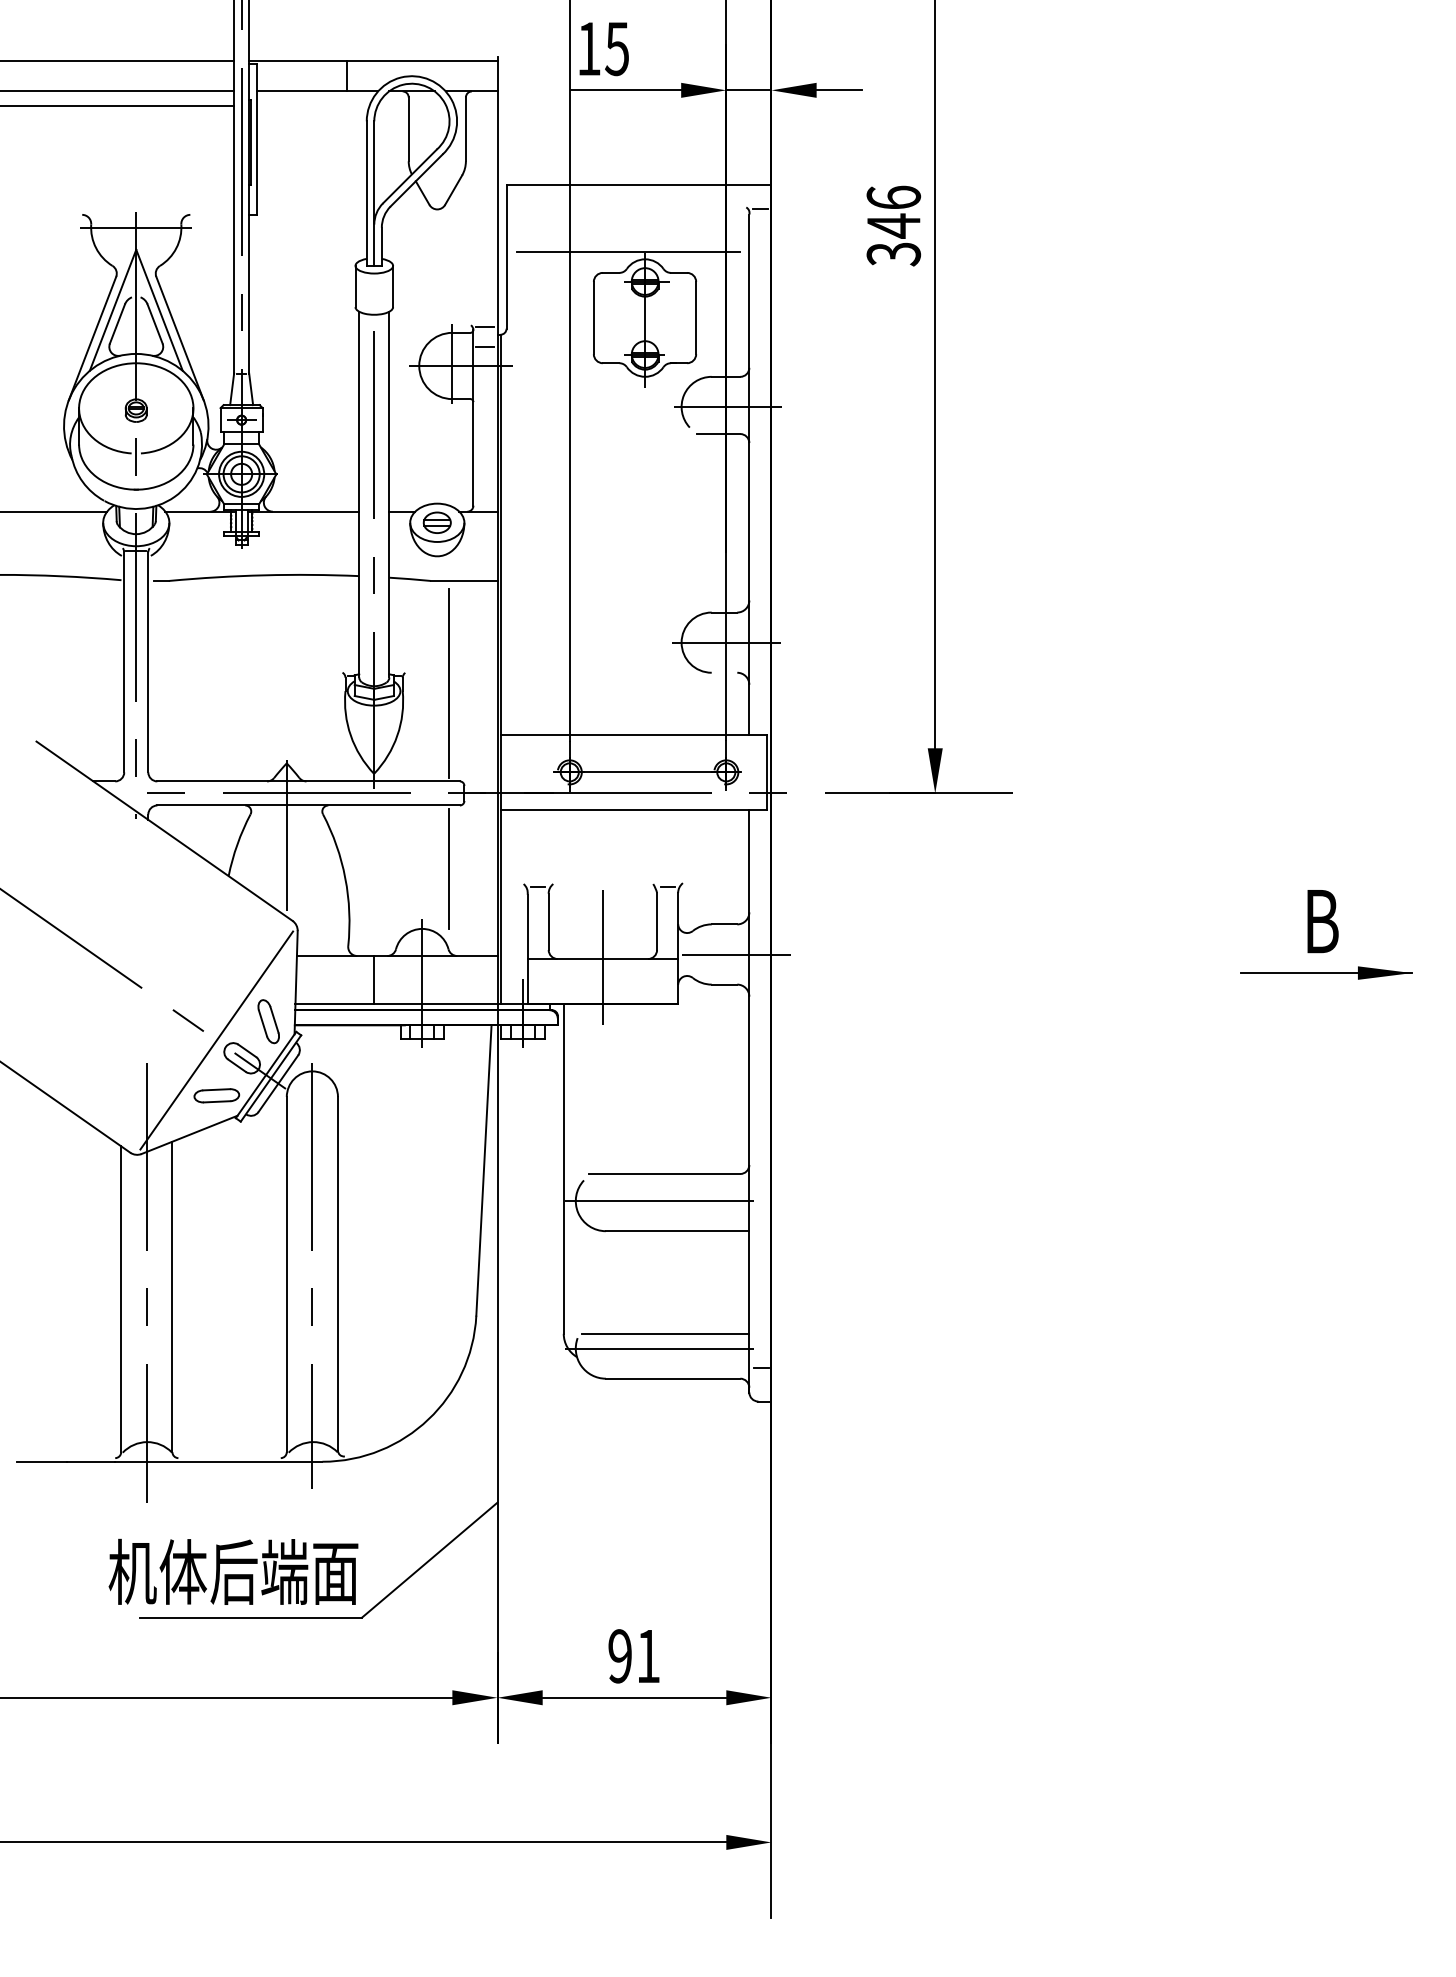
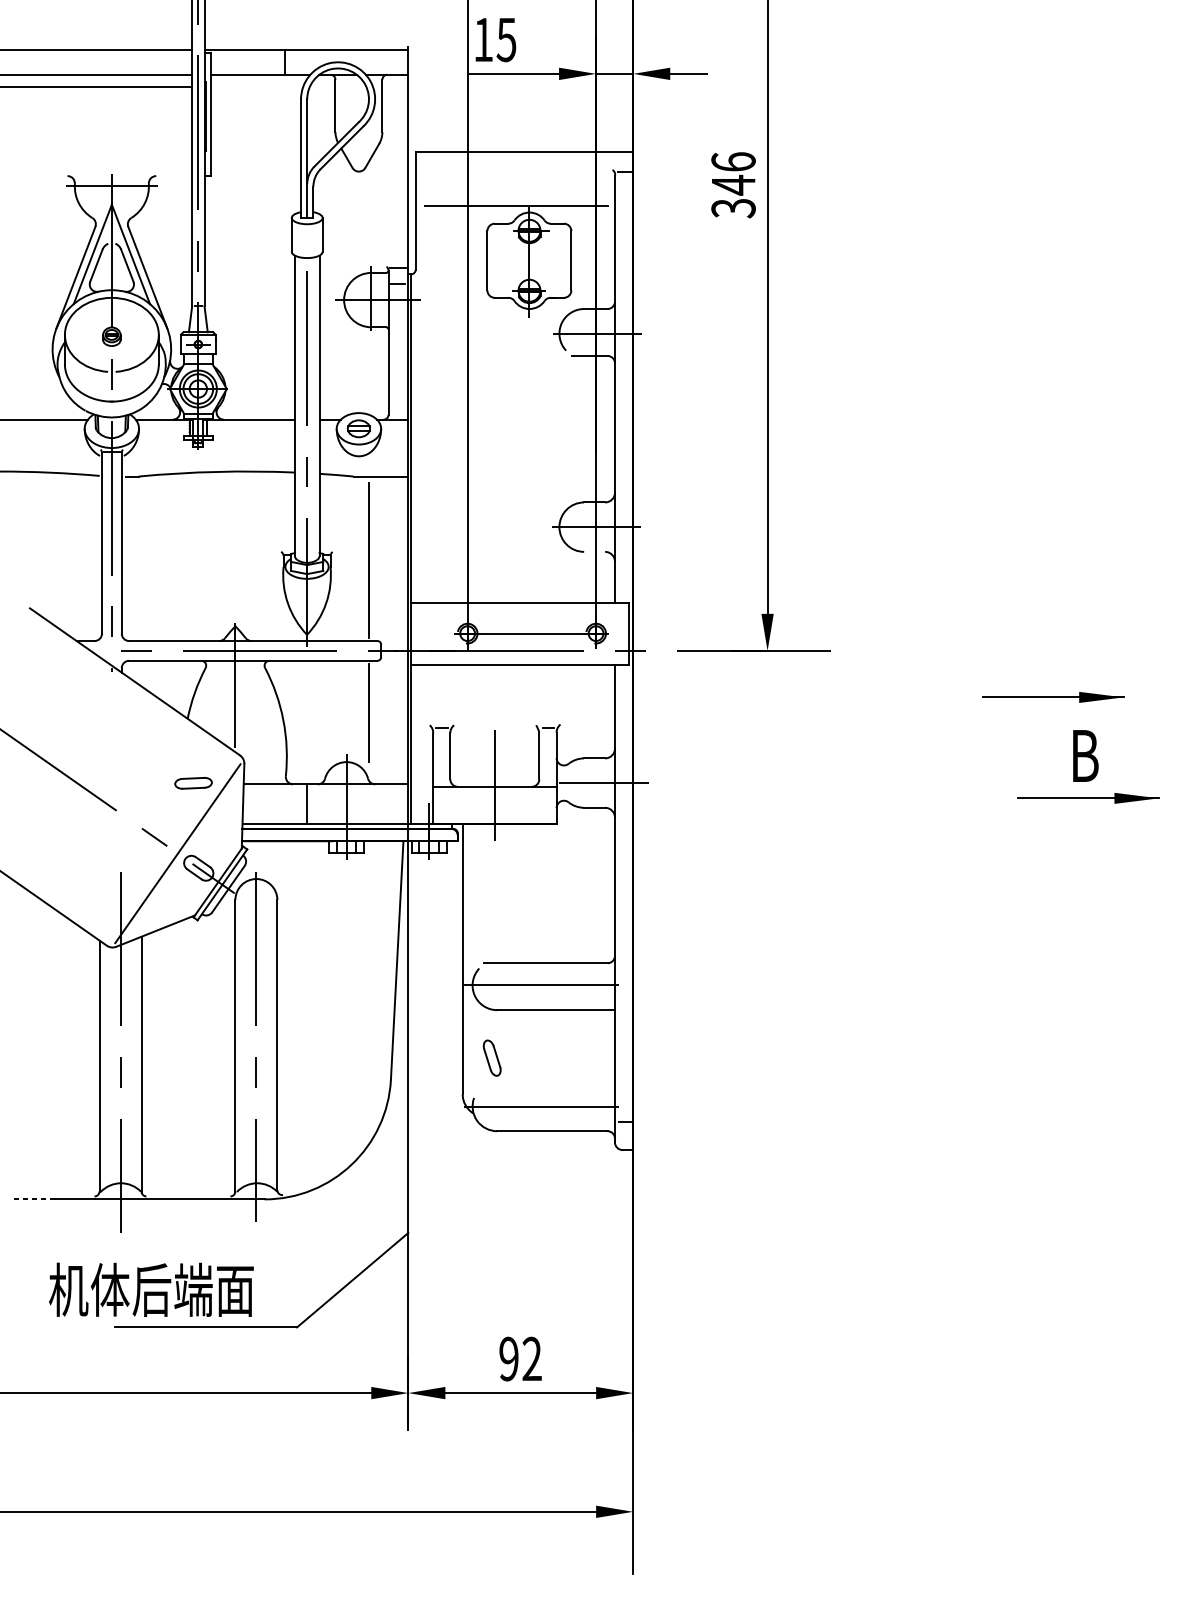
part: (1283, 849) -> (1053, 696), added
part: (268, 1021) -> (492, 1058), moved
part: (216, 1095) -> (193, 783), moved
line: (665, 1333) -> (546, 1094), removed
line: (42, 1461) -> (34, 1199), solid -> dashed
text: (233, 1571) -> (151, 1289), moved
text: (648, 1655) -> (532, 1358), 91 -> 92

